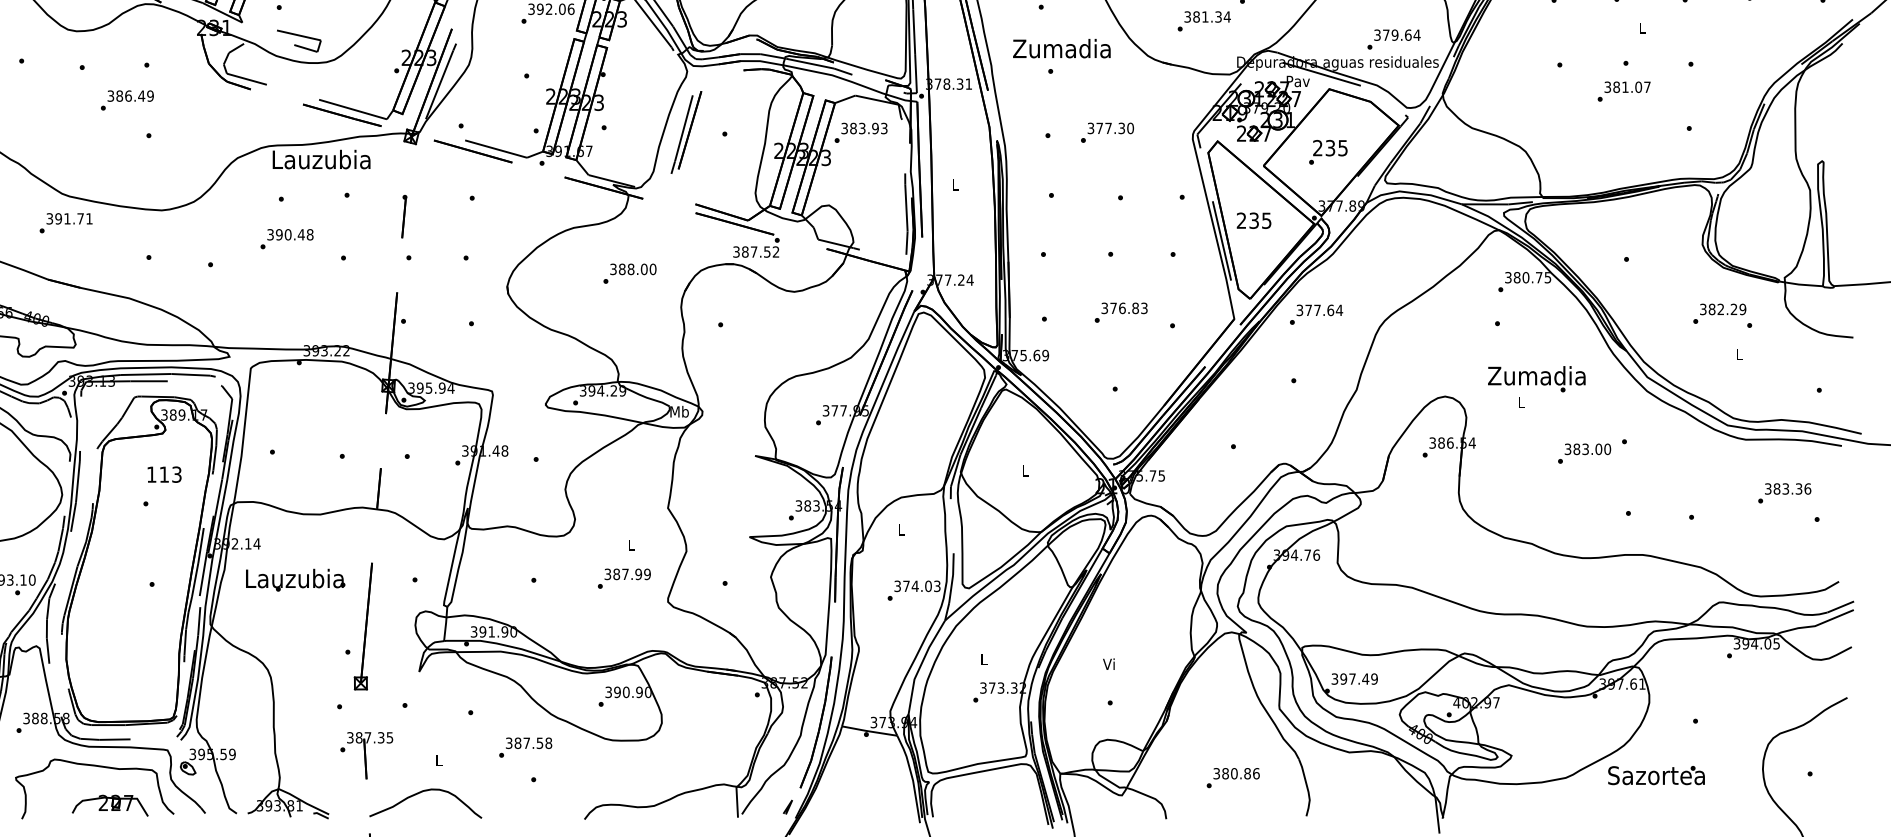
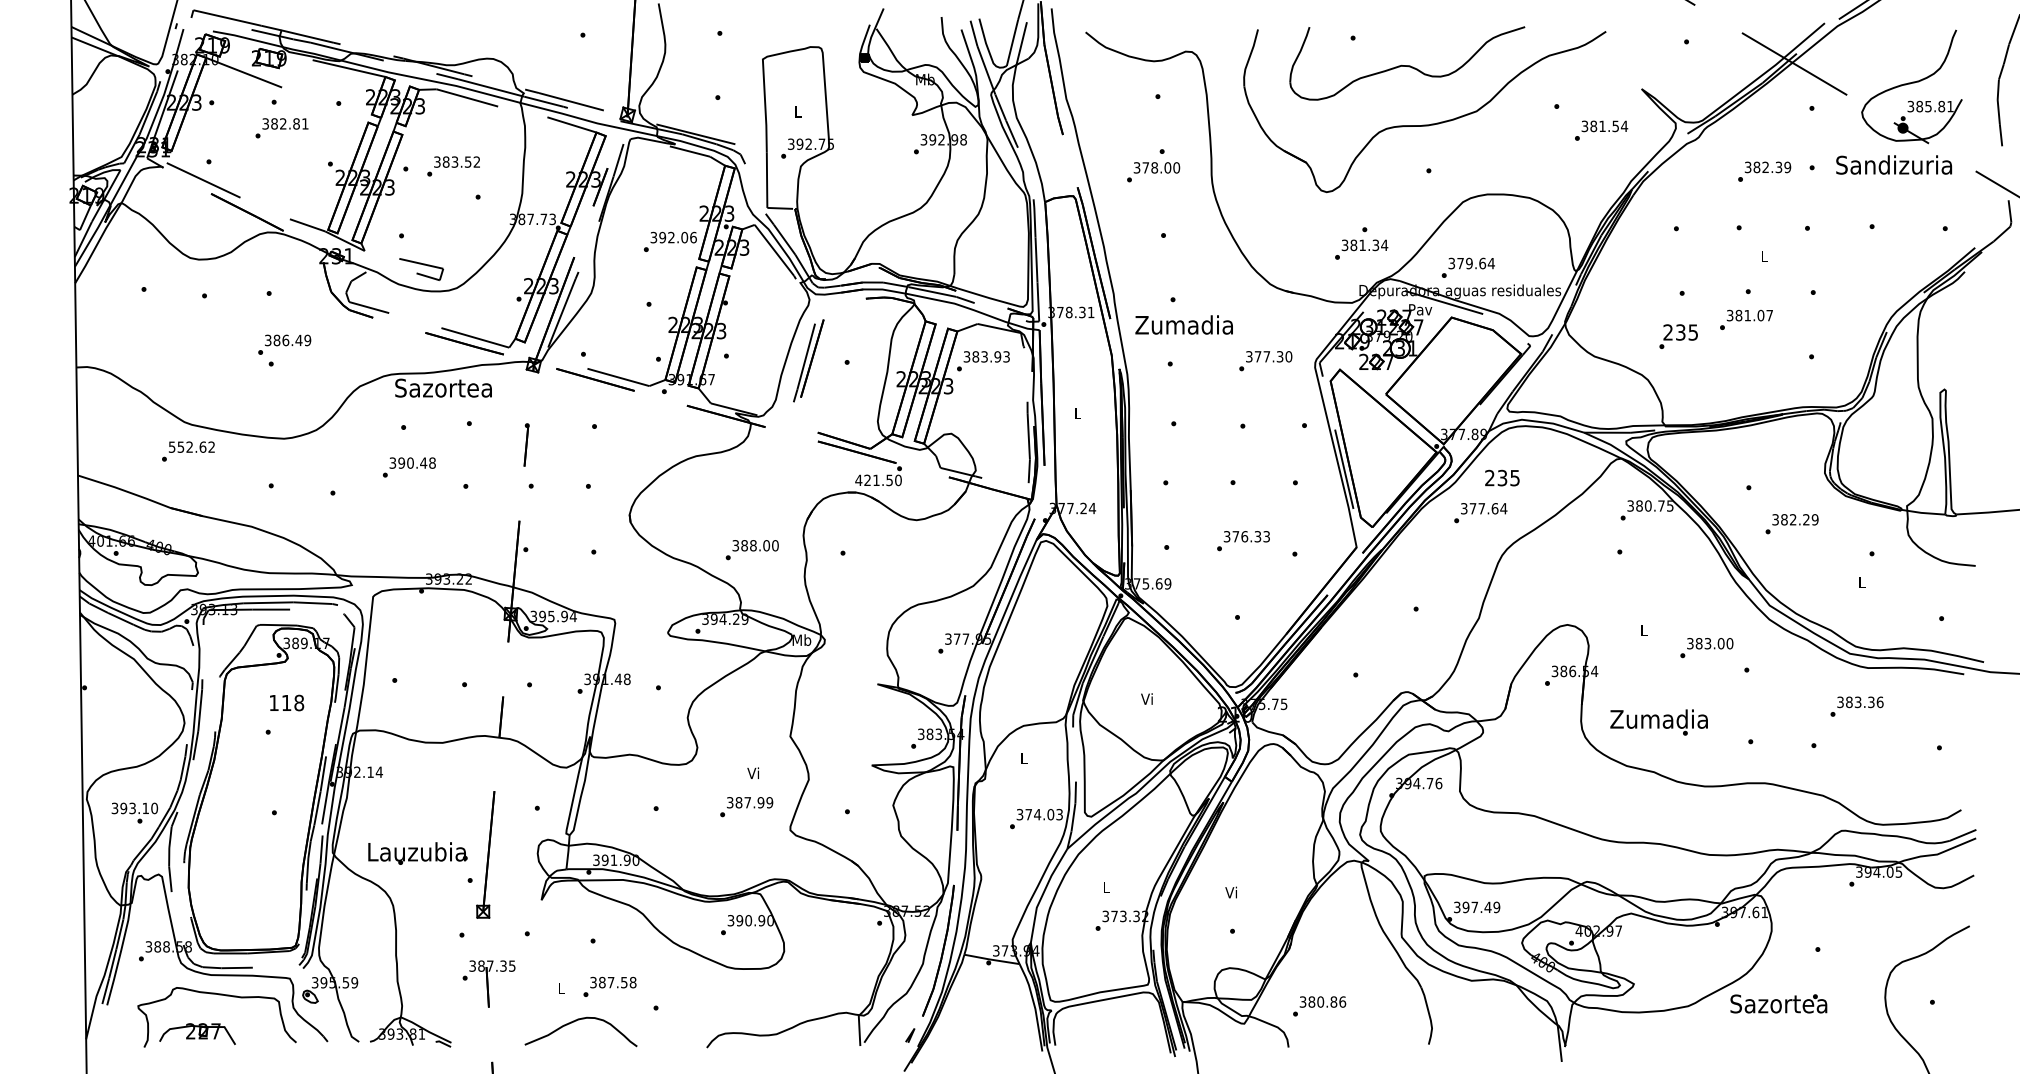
text: (1204, 21) -> (1361, 249), moved
text: (1393, 39) -> (1467, 267), moved
text: (1061, 48) -> (1183, 324), moved
text: (127, 100) -> (284, 344), moved
text: (1107, 133) -> (1265, 361), moved
text: (1328, 152) -> (1678, 336), moved
text: (321, 159) -> (443, 387), Lauzubia -> Sazortea
text: (69, 218) -> (191, 446), 391.71 -> 552.62
text: (1254, 220) -> (1502, 477), moved
text: (756, 252) -> (878, 480), 387.52 -> 421.50
text: (629, 274) -> (751, 550), moved
text: (1135, 308) -> (1257, 536), 376.83 -> 376.33
text: (1719, 314) -> (1791, 524), moved
text: (1316, 315) -> (1480, 513), moved
text: (1536, 379) -> (1658, 722), moved
text: (1584, 454) -> (1706, 648), moved
text: (1024, 470) -> (1146, 698), L -> Vi
text: (177, 474) -> (299, 702), 113 -> 118
text: (1784, 493) -> (1856, 706), moved
text: (630, 544) -> (752, 772), L -> Vi
text: (295, 580) -> (417, 853), moved
text: (525, 747) -> (609, 986), moved
text: (1233, 778) -> (1319, 1006), moved
curve: (421, 793) -> (576, 1021), moved
part: (110, 805) -> (197, 1033), moved

